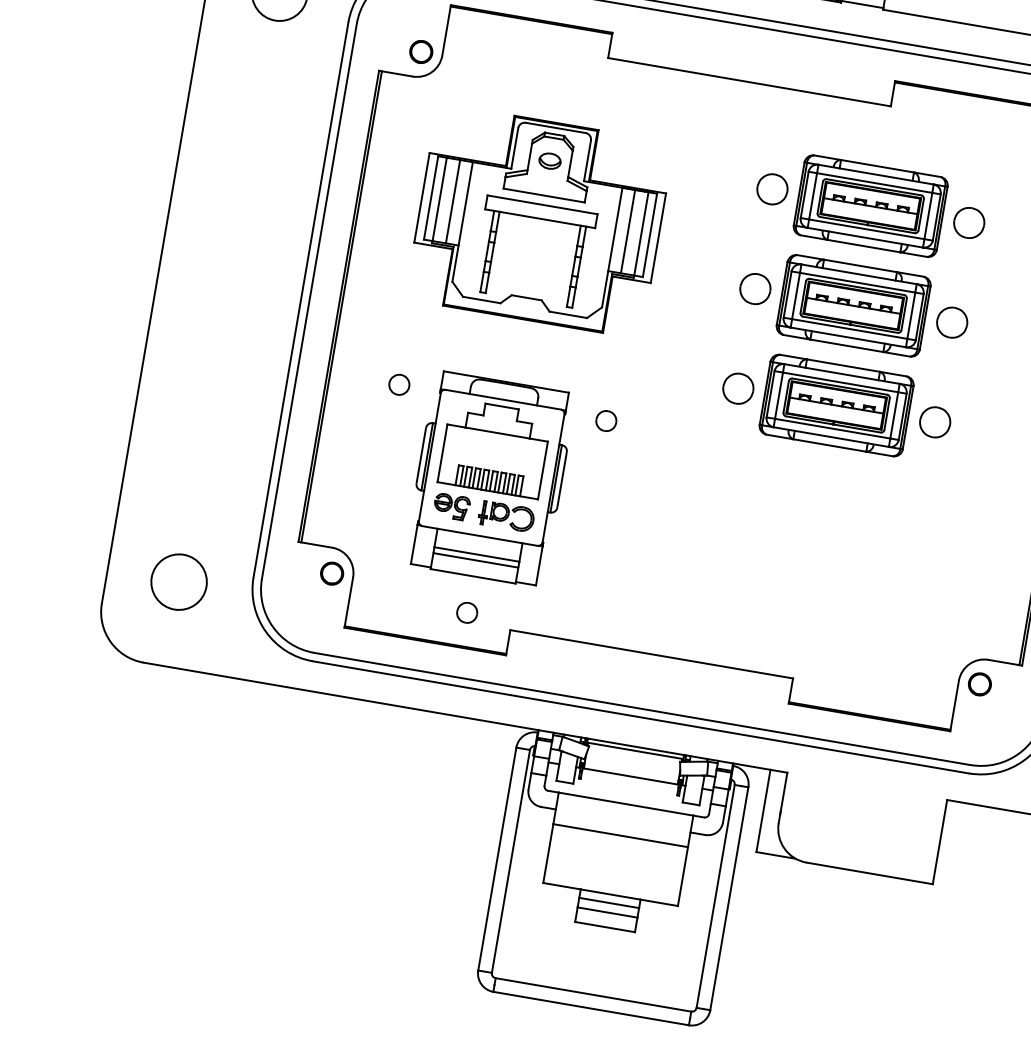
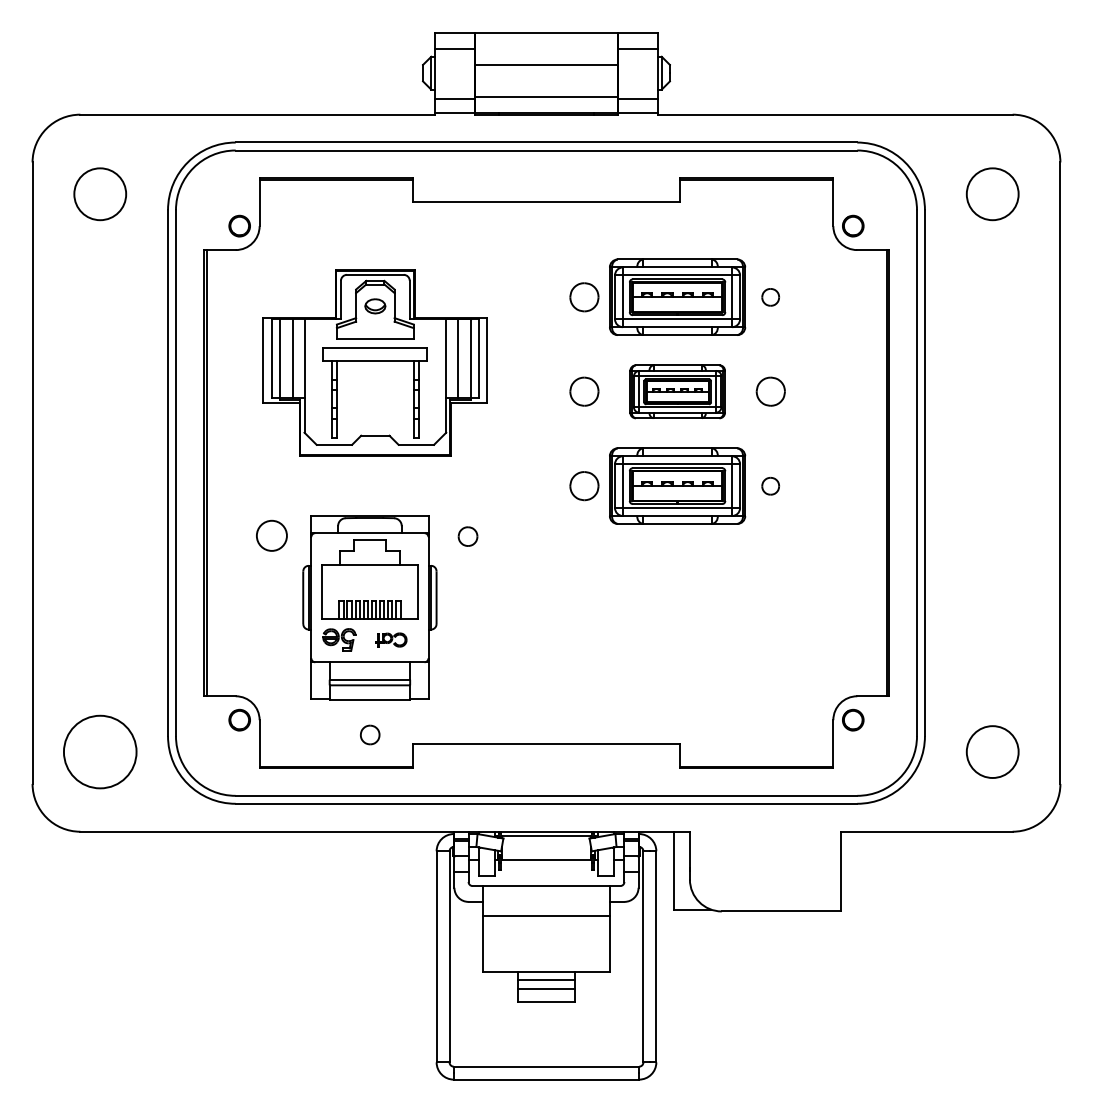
part: (968, 223) -> (770, 297), size x0.6
part: (853, 305) -> (677, 391), size x0.7
circle: (399, 384) -> (271, 535), size x1.6
part: (934, 422) -> (770, 486), size x0.6
part: (506, 515) -> (391, 639), size x0.6
circle: (179, 581) -> (100, 751), size x1.4

